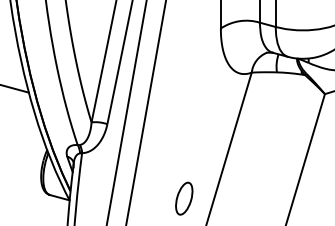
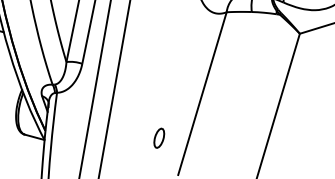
part: (184, 198) -> (159, 138), size x0.6

